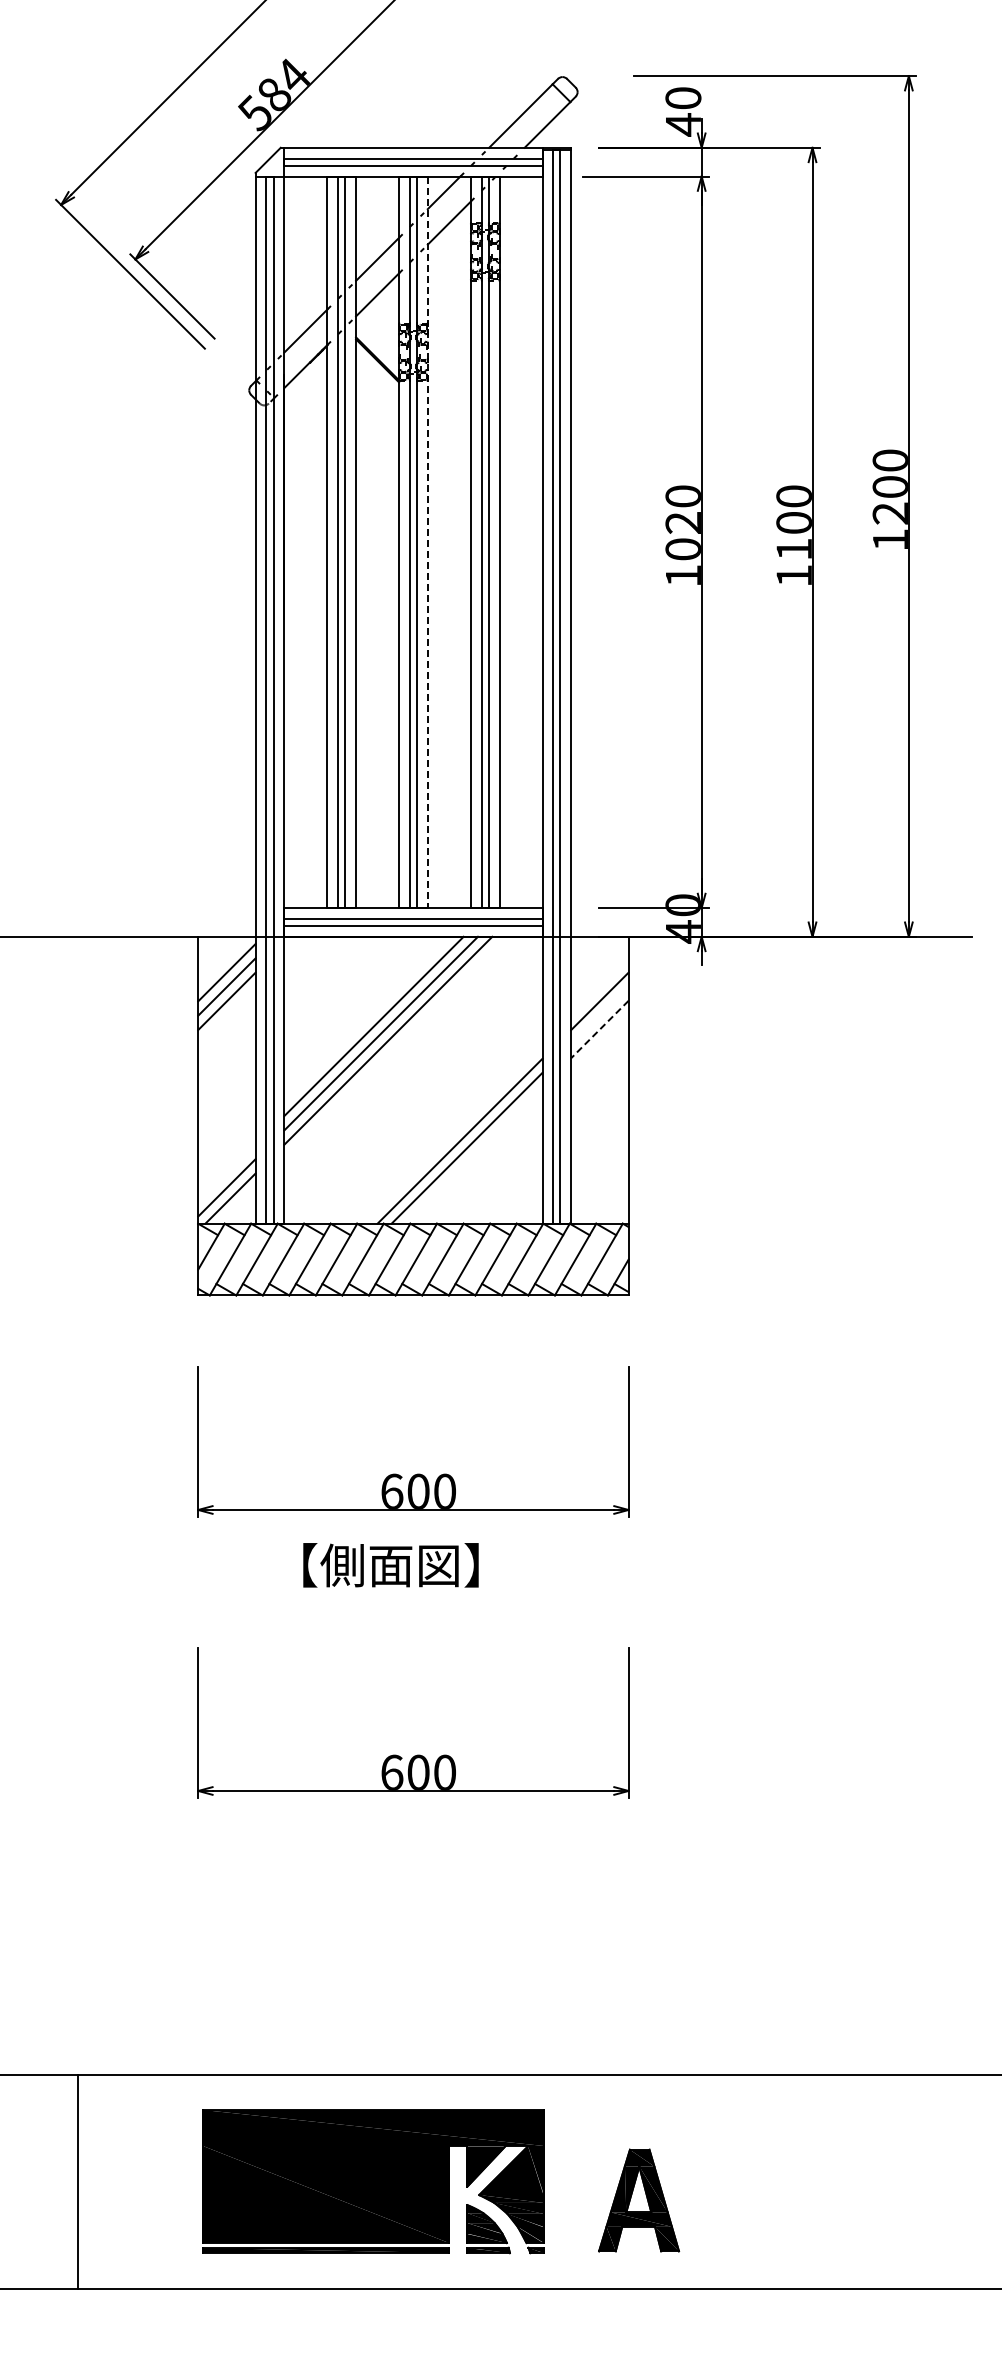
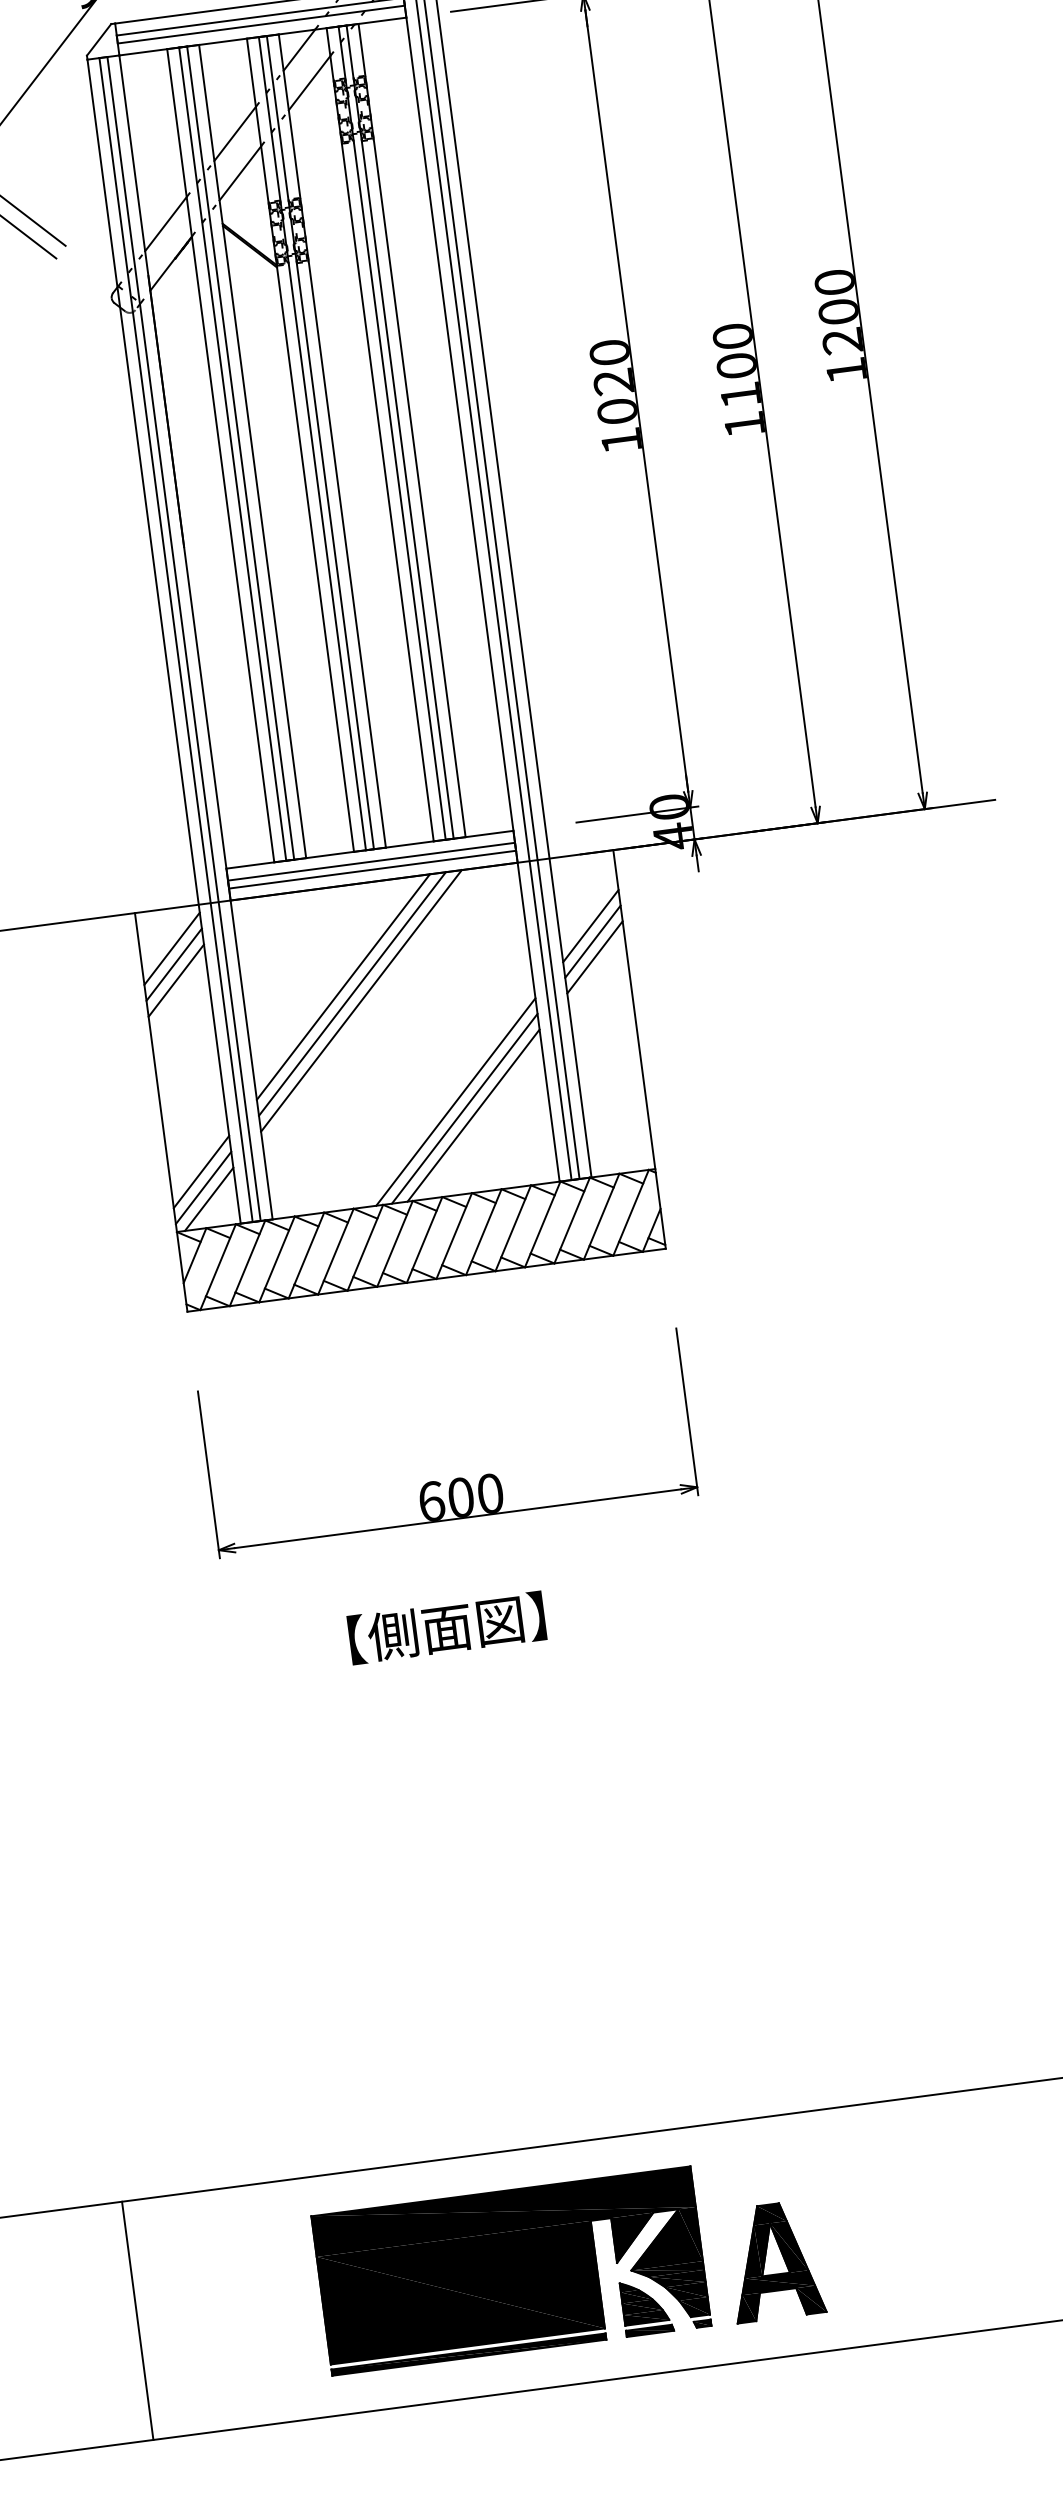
line: (427, 542) -> (332, 441), dashed -> solid
line: (599, 1015) -> (592, 941), added
line: (599, 1029) -> (594, 957), dashed -> solid
line: (473, 1154) -> (472, 1114), added
line: (226, 1173) -> (201, 1172), added
text: (390, 1565) -> (446, 1628), moved
part: (417, 1754) -> (498, 1789), removed
line: (77, 2181) -> (137, 2320), moved
part: (639, 2200) -> (775, 2261), moved

